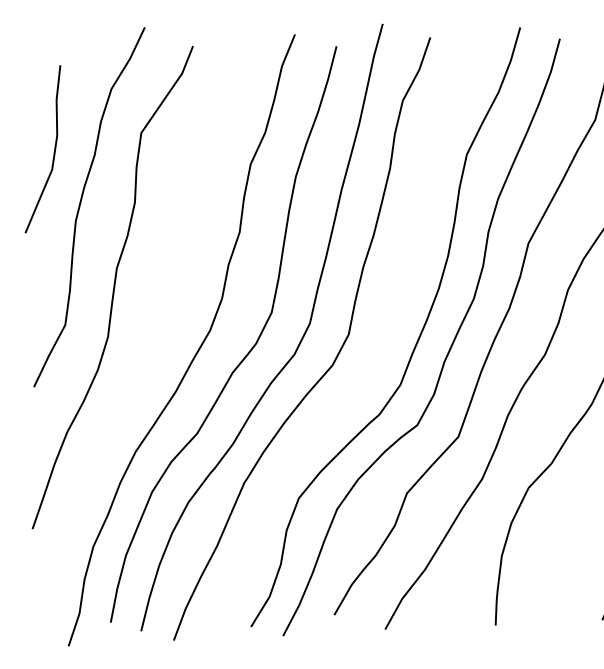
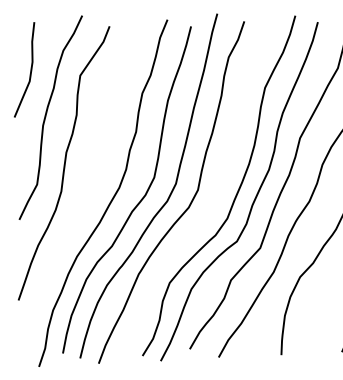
curve: (53, 148) -> (30, 69), moved

